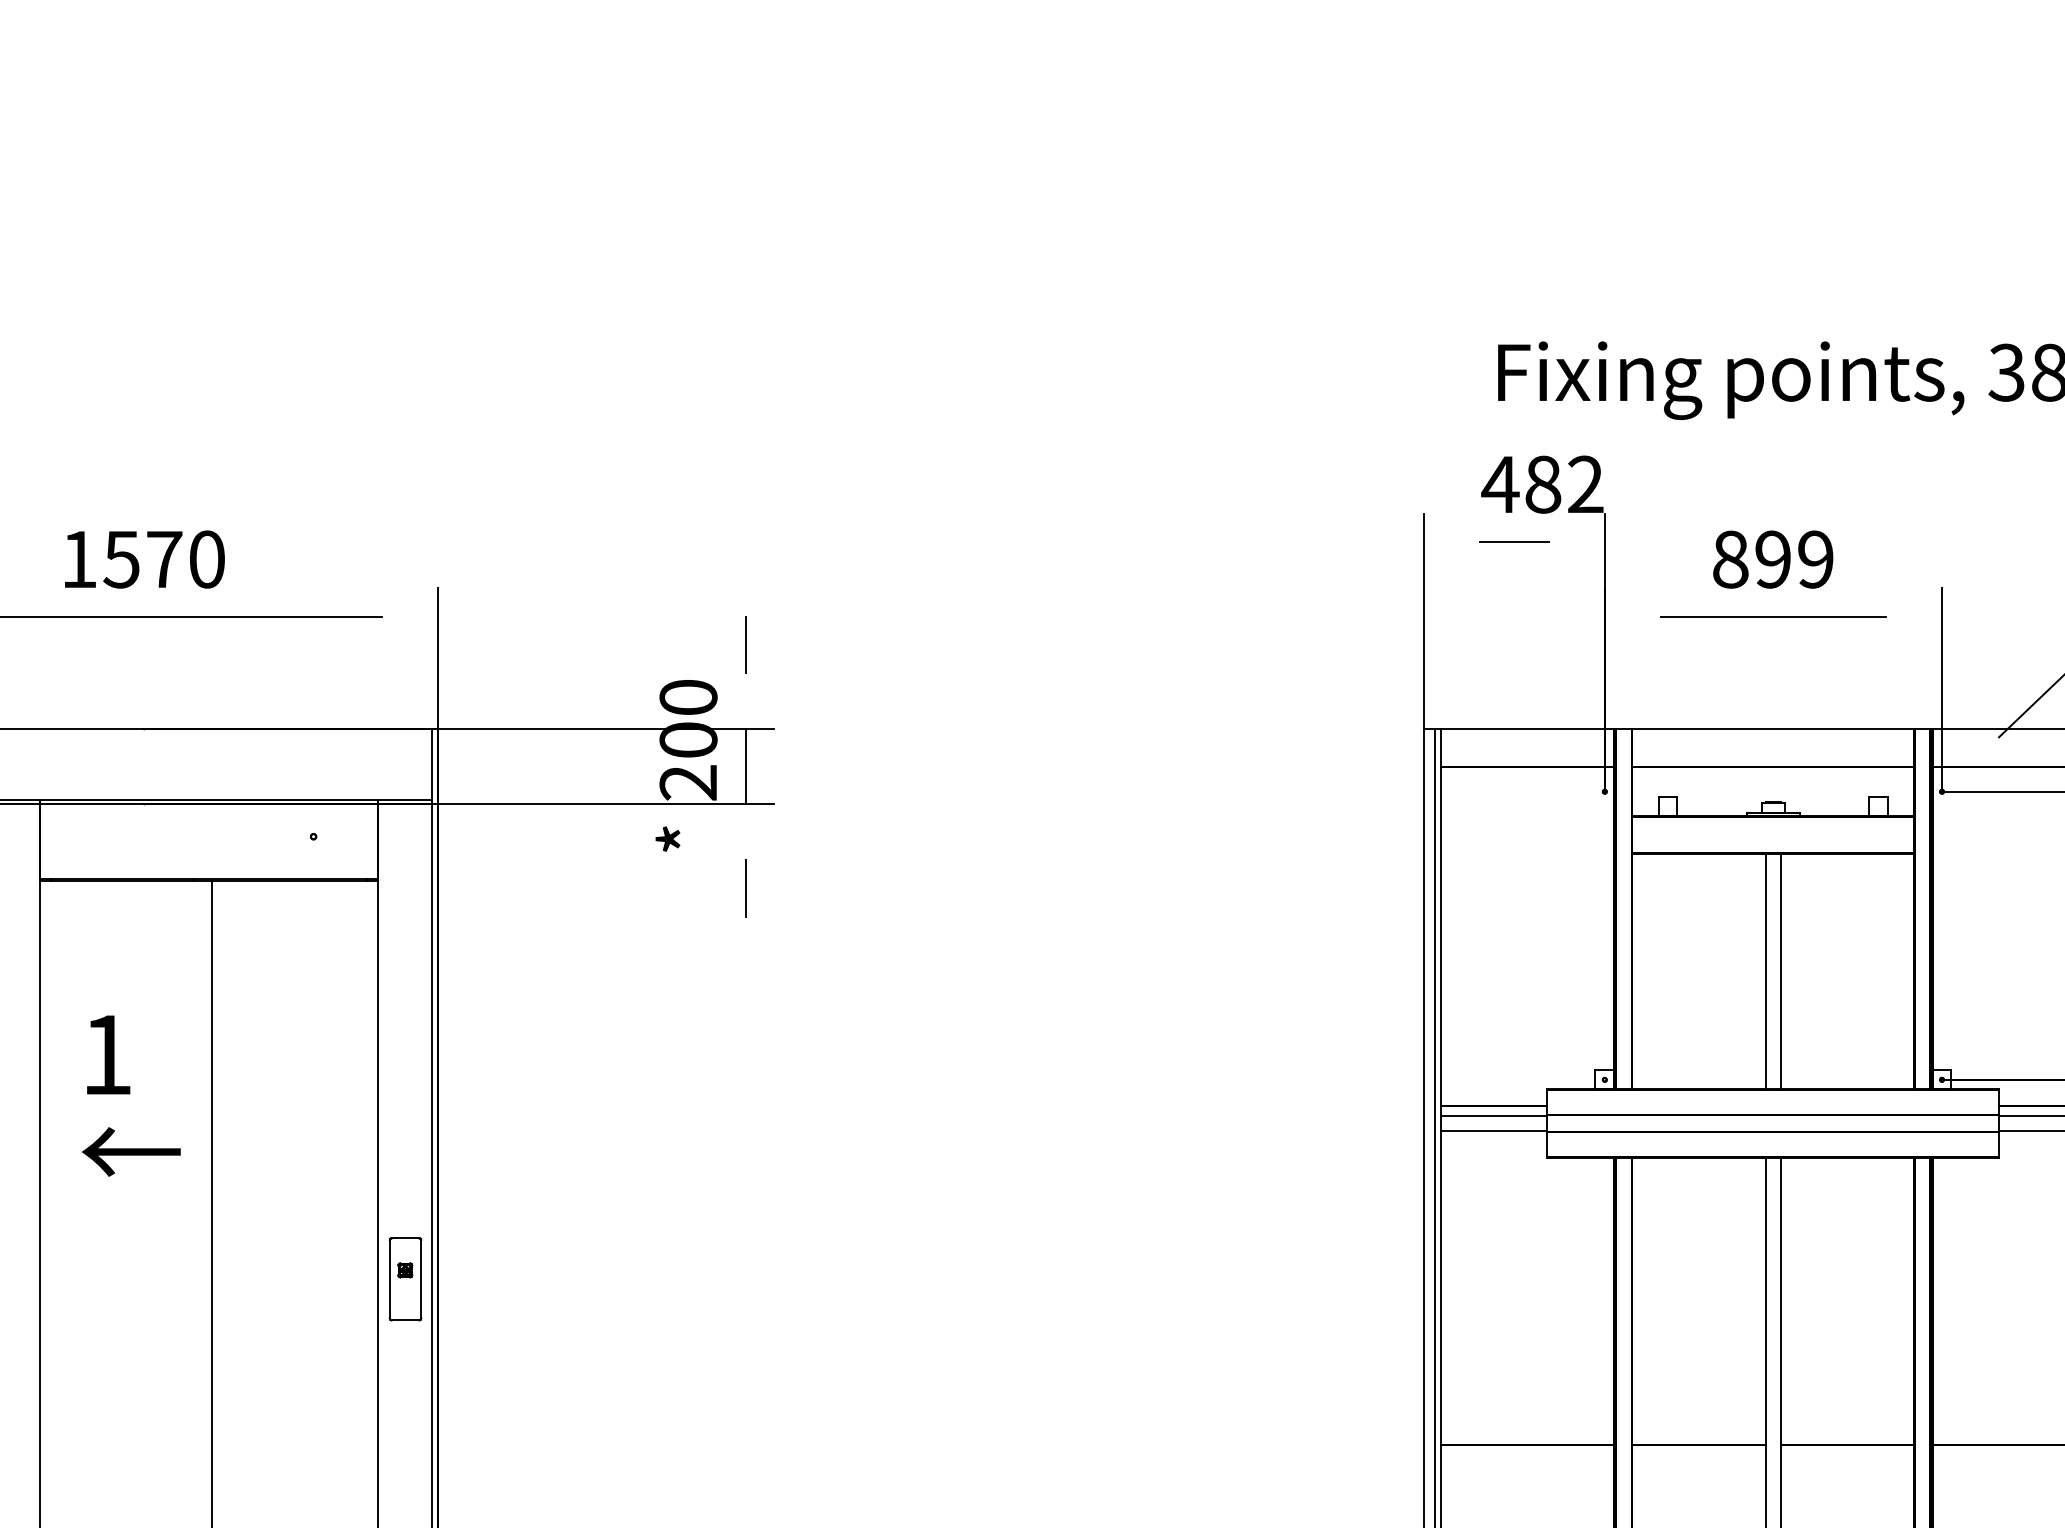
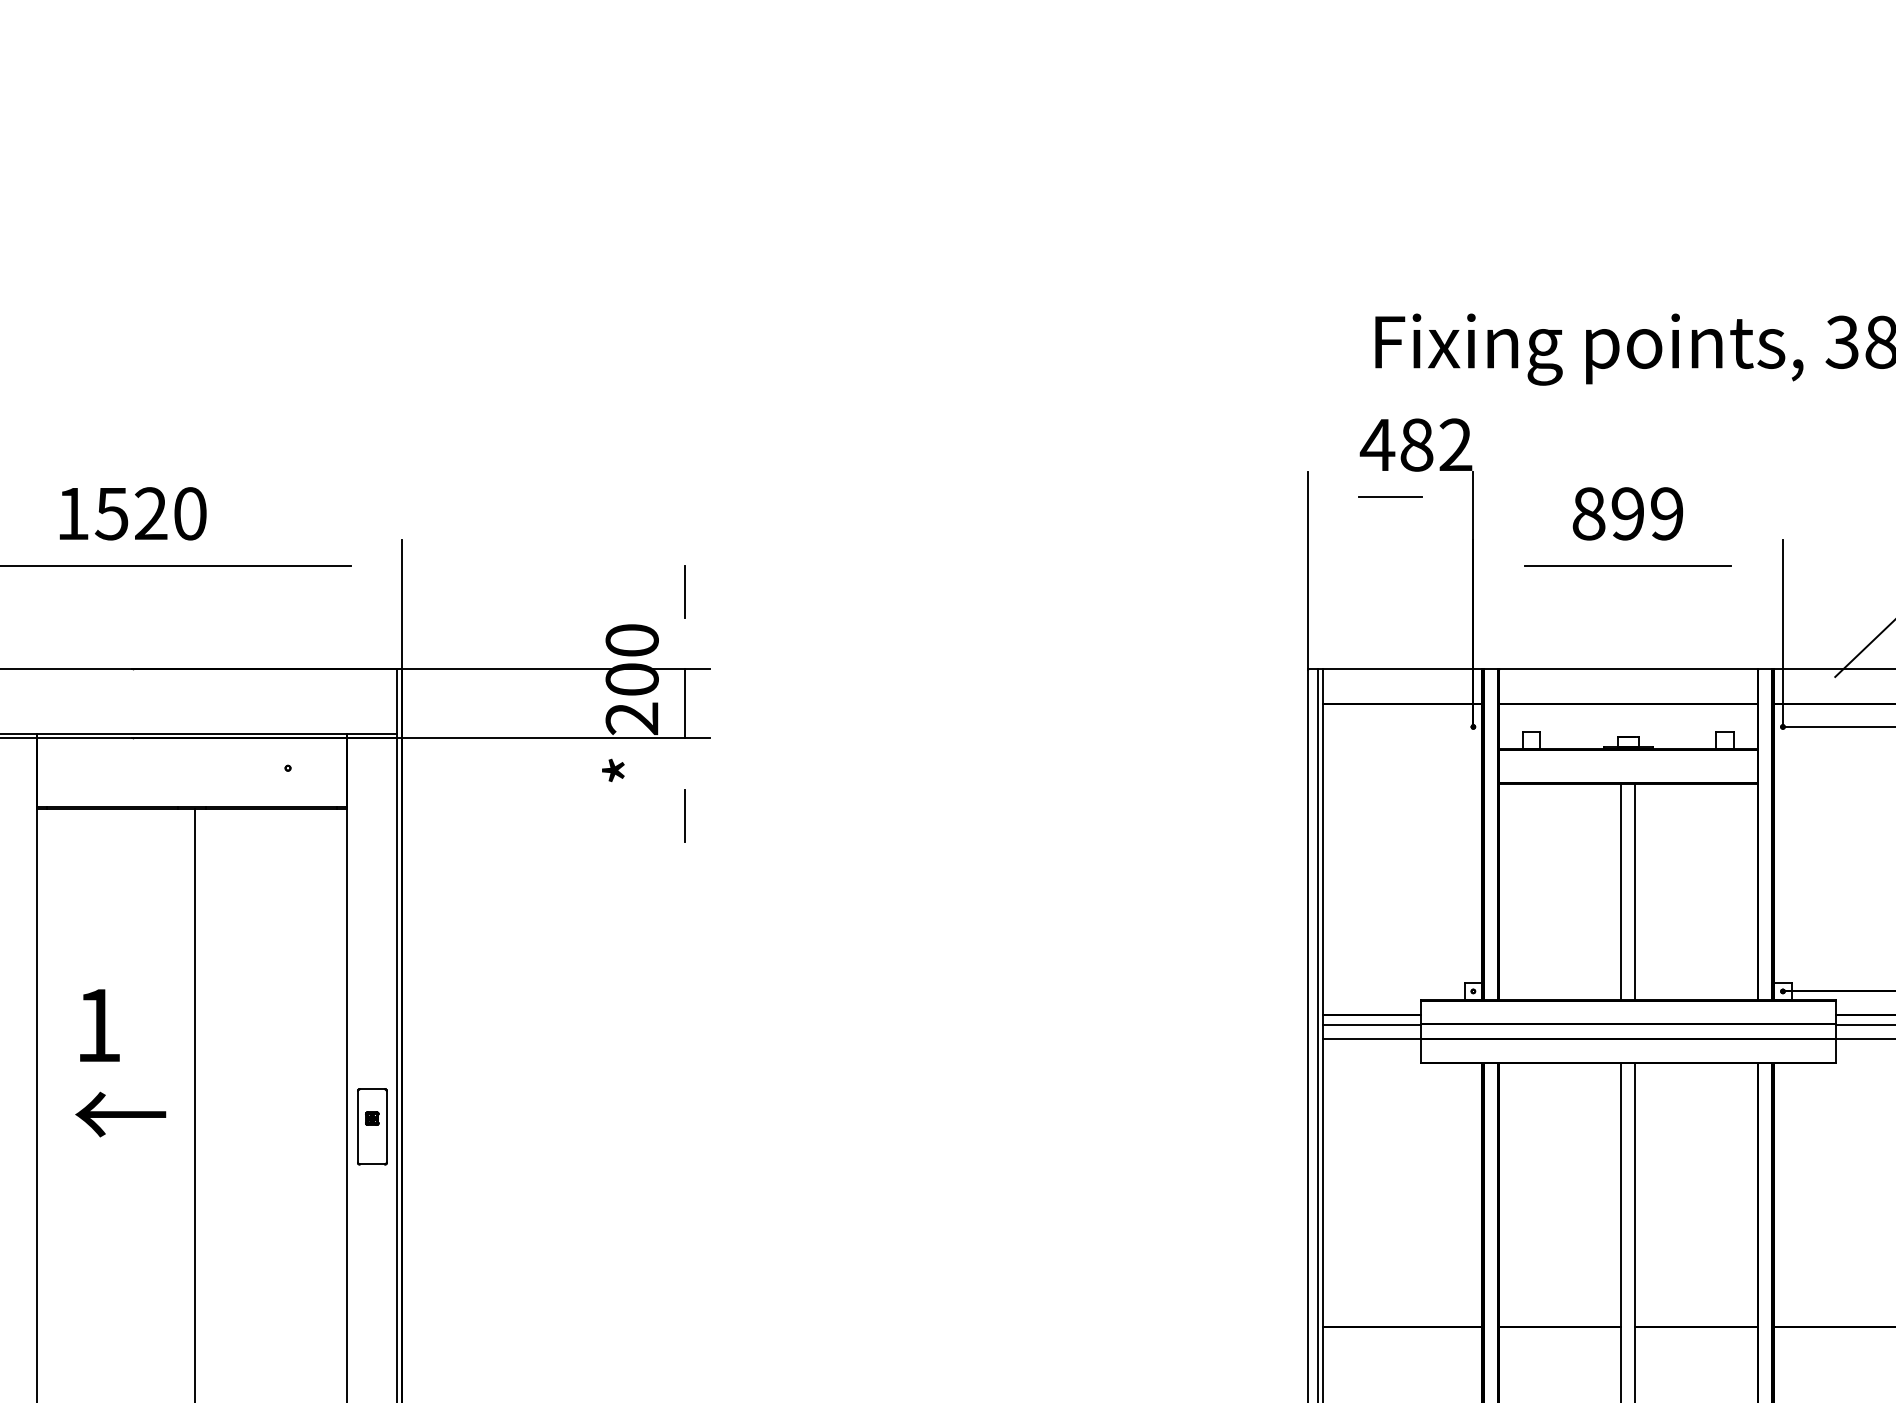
text: (164, 558) -> (151, 512), 1570 -> 1520
text: (131, 1095) -> (120, 1062), moved
part: (405, 1279) -> (372, 1126), moved

